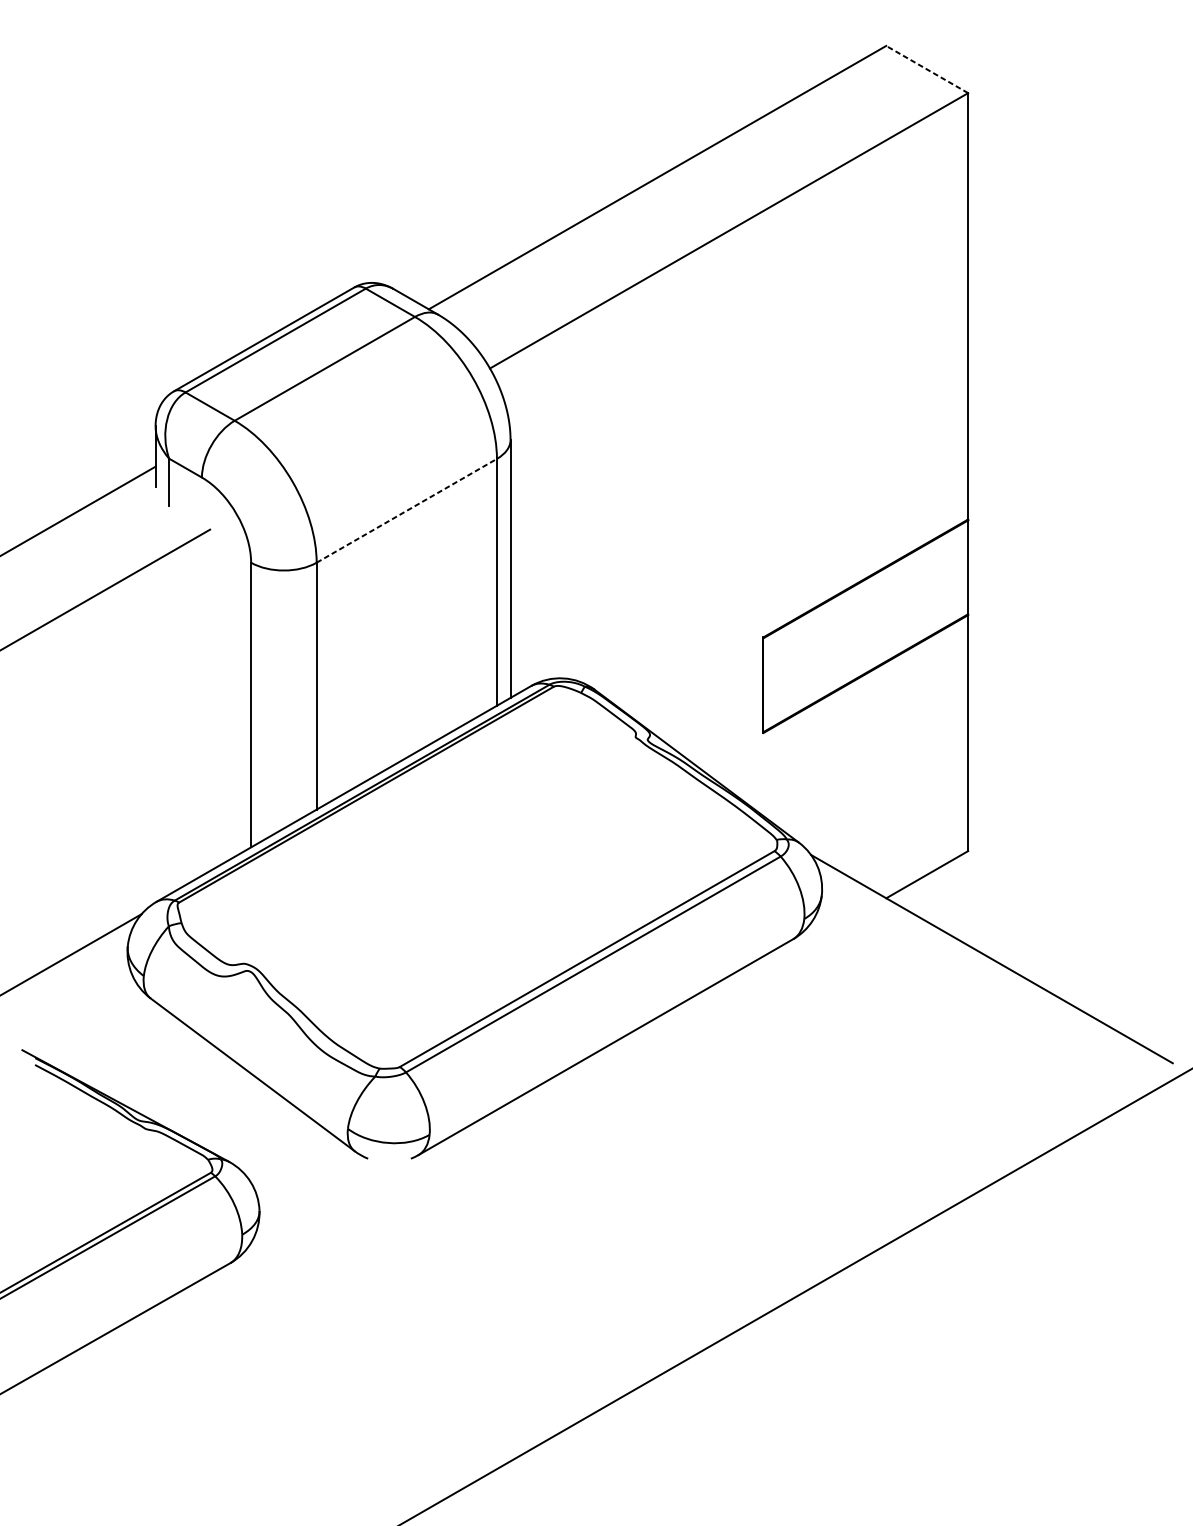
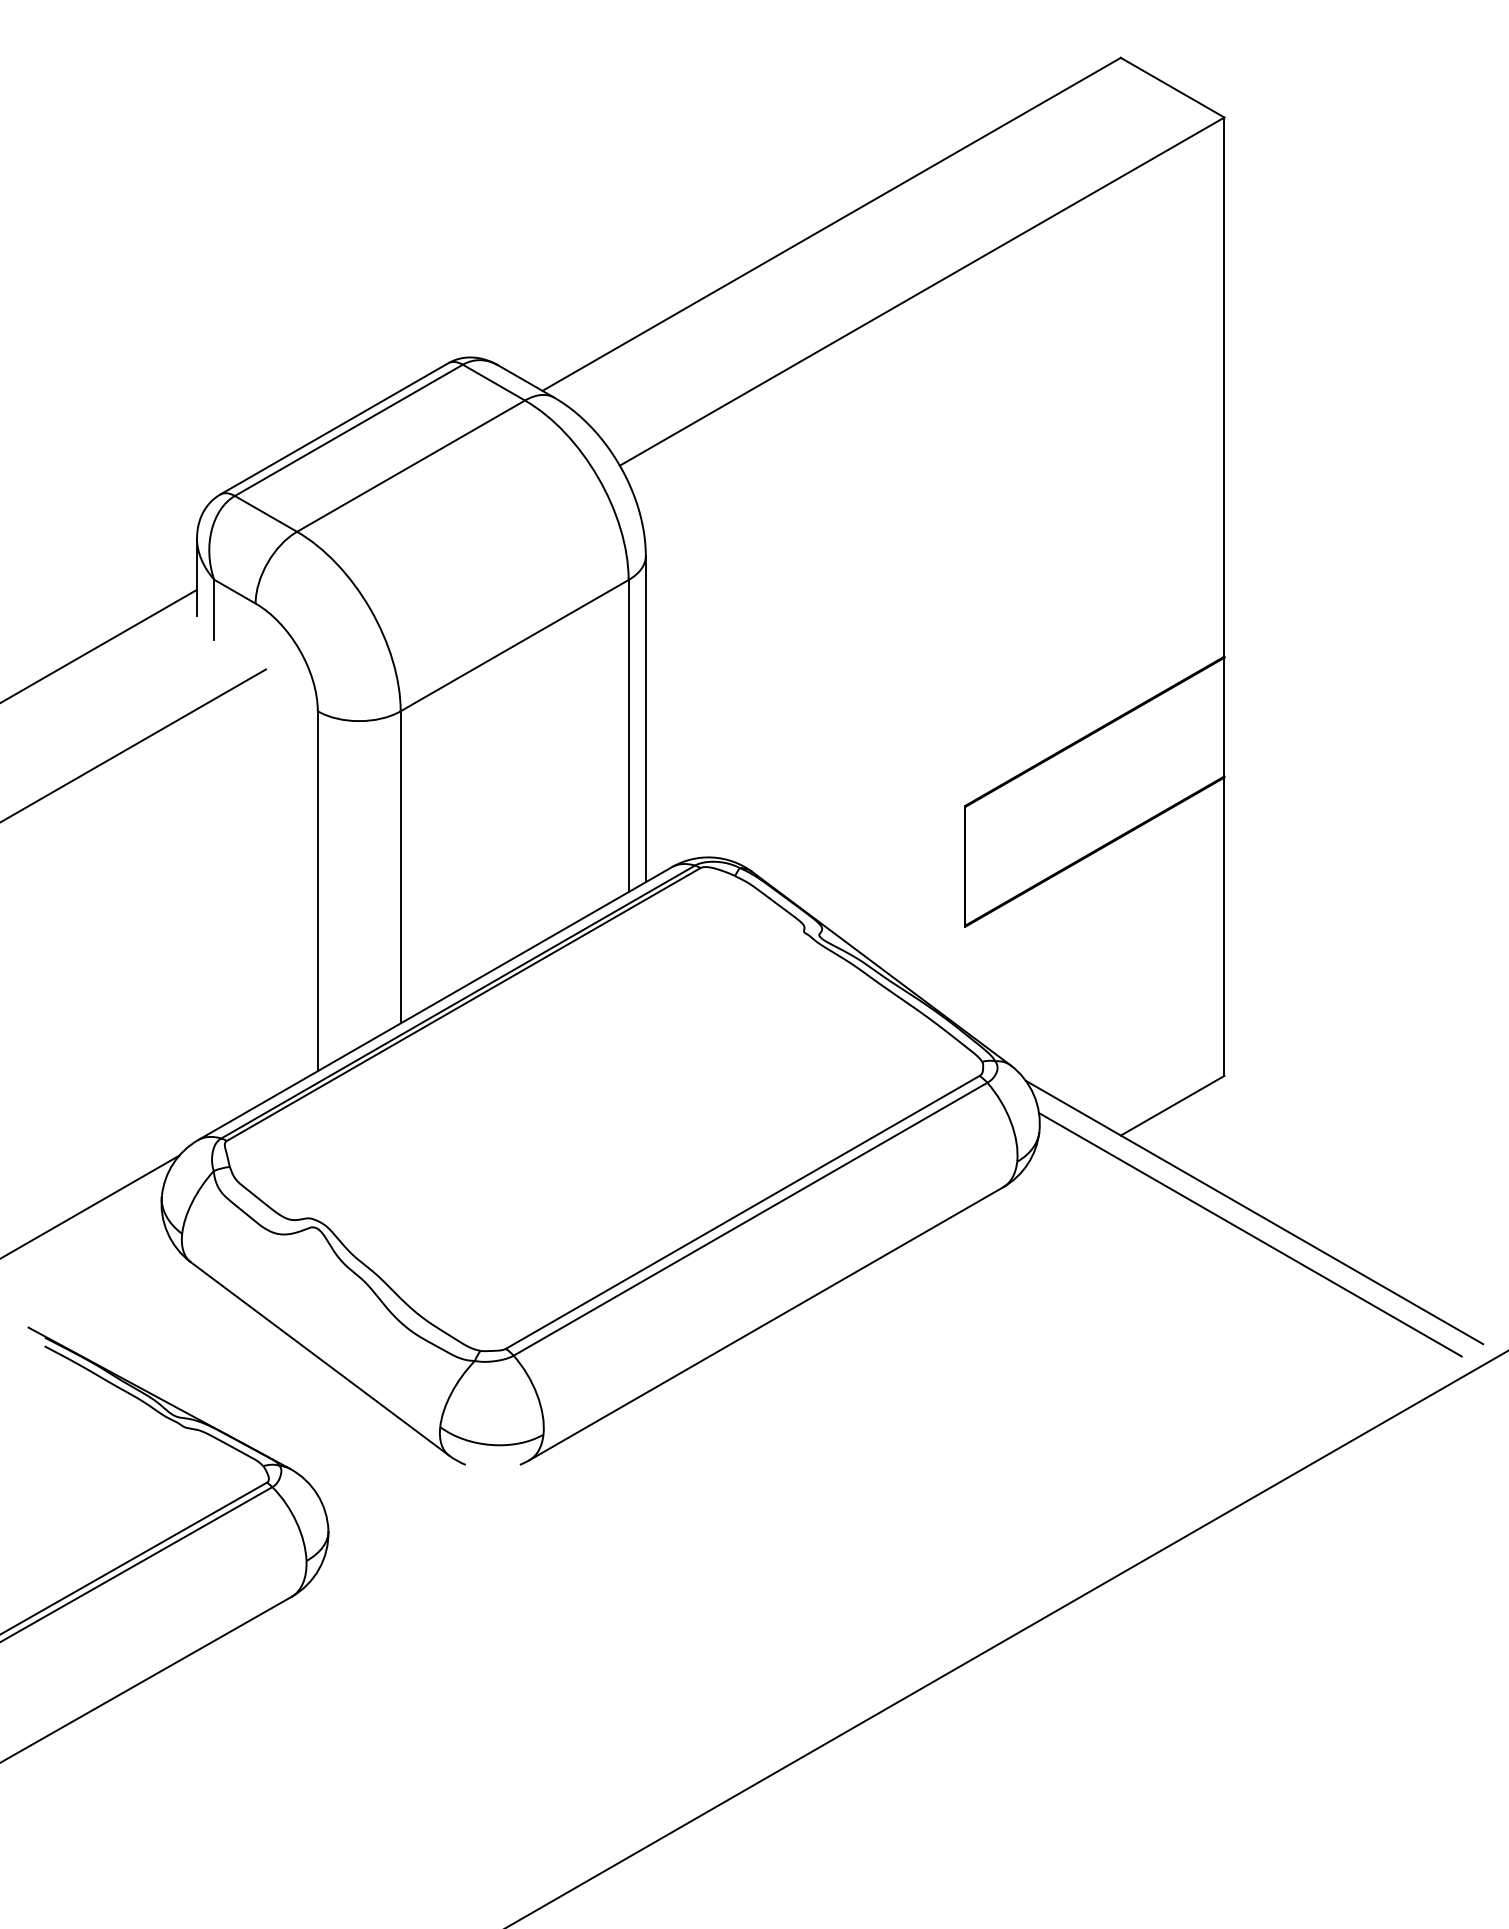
line: (927, 69) -> (1172, 87), dashed -> solid
line: (406, 510) -> (514, 645), dashed -> solid
line: (988, 976) -> (1250, 1234), added

